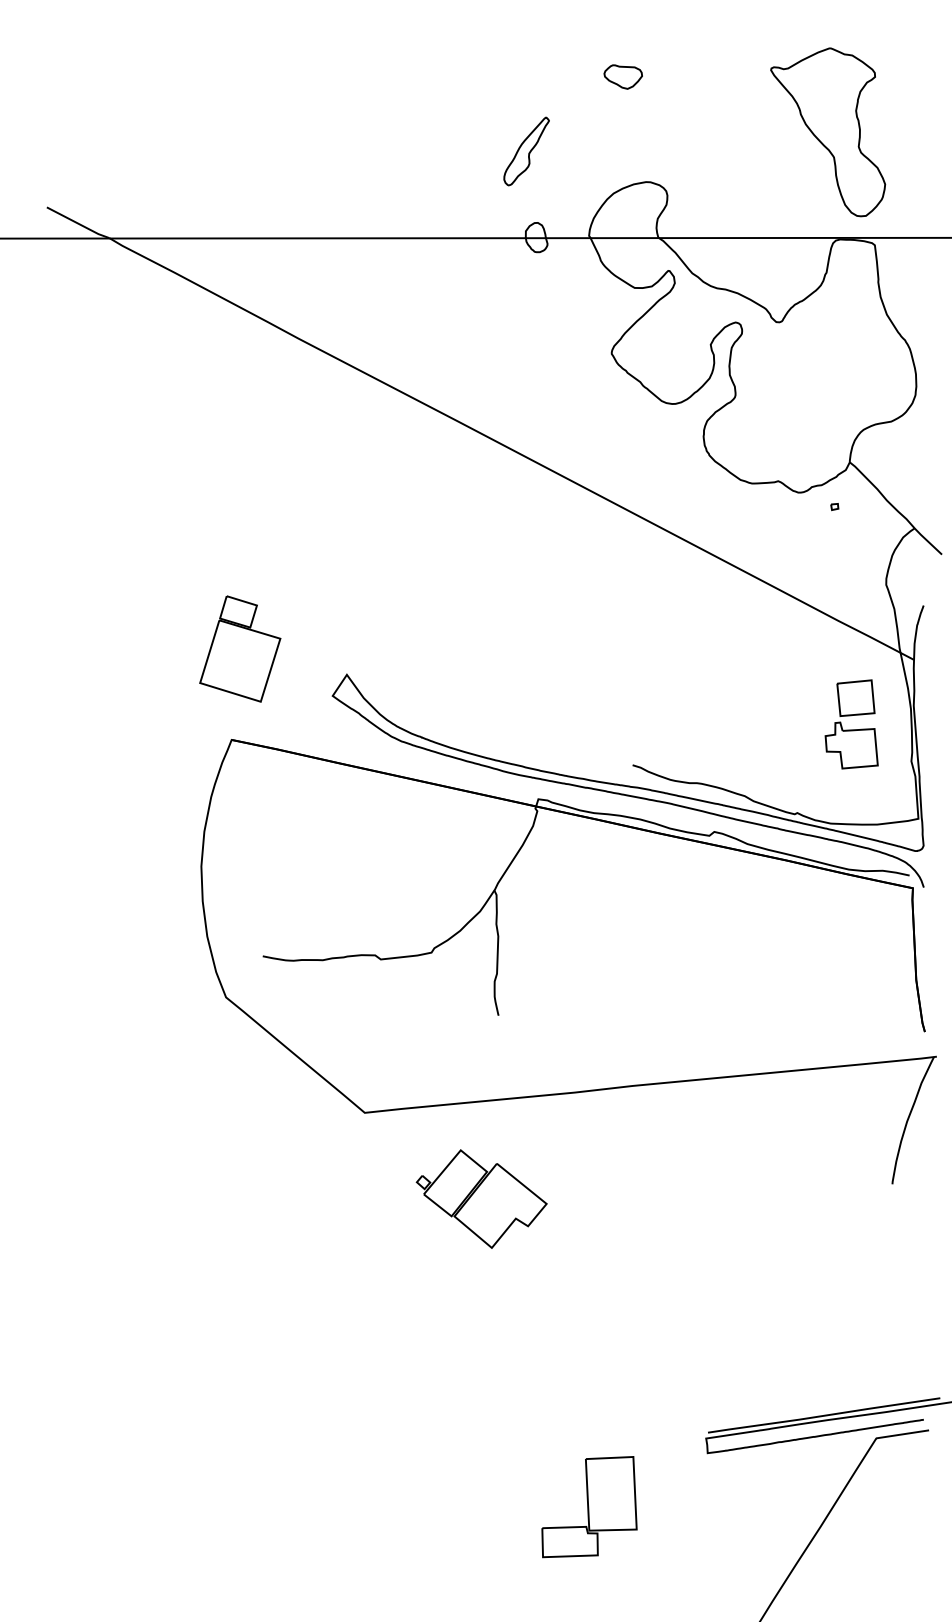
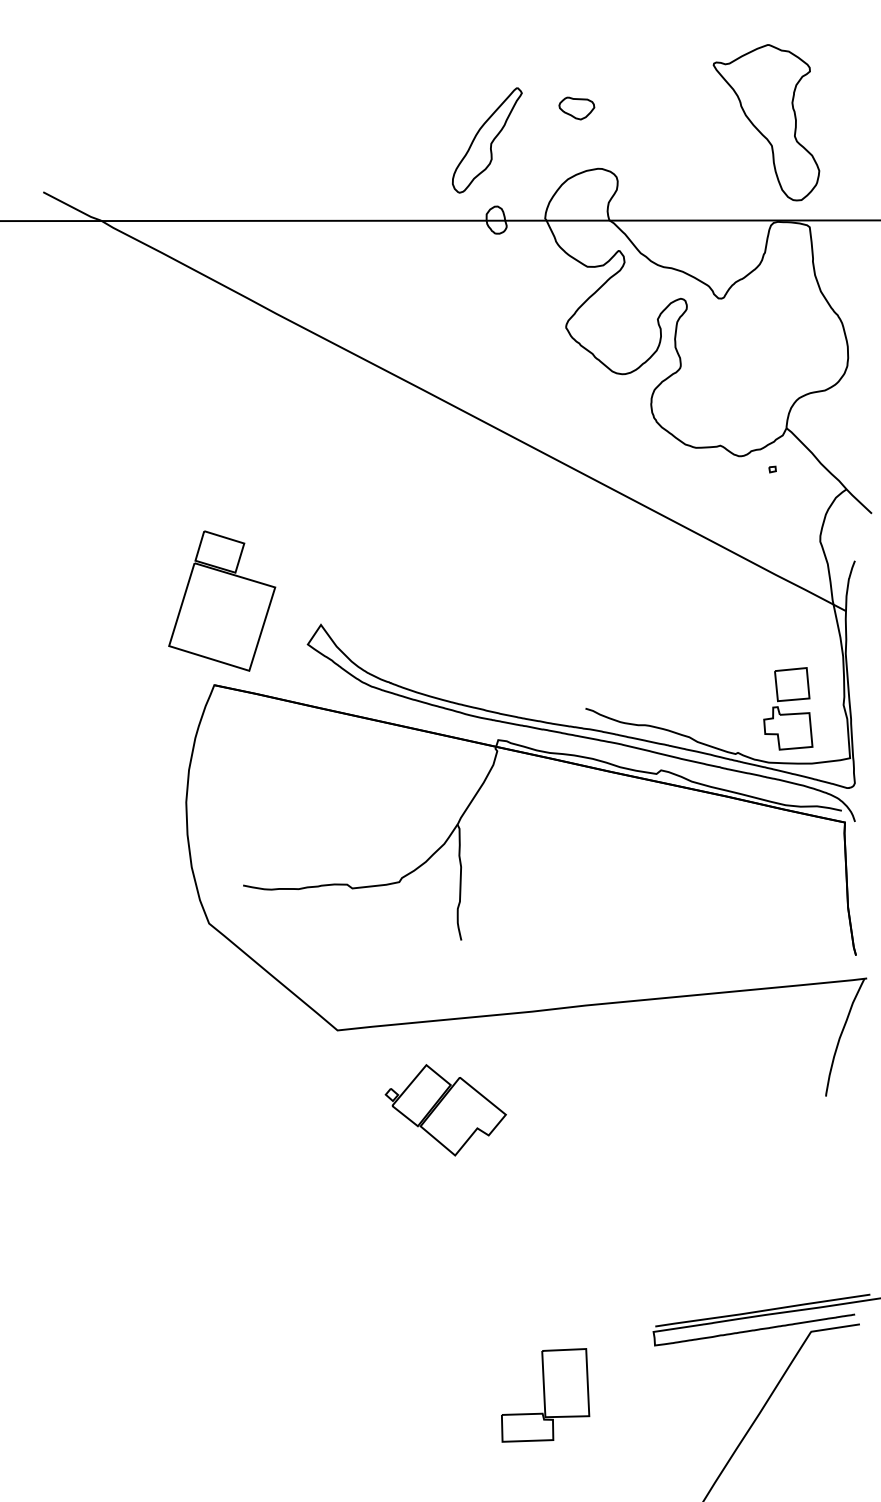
part: (622, 77) -> (576, 108), moved
part: (526, 151) -> (487, 140), size x1.67
part: (240, 648) -> (222, 600), size x1.43
part: (851, 724) -> (788, 708), moved

